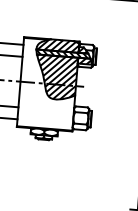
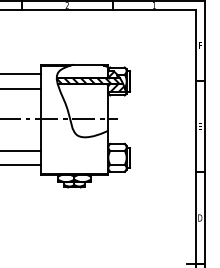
hatch: (58, 45) -> (83, 71), removed
hatch: (56, 77) -> (83, 110), removed

